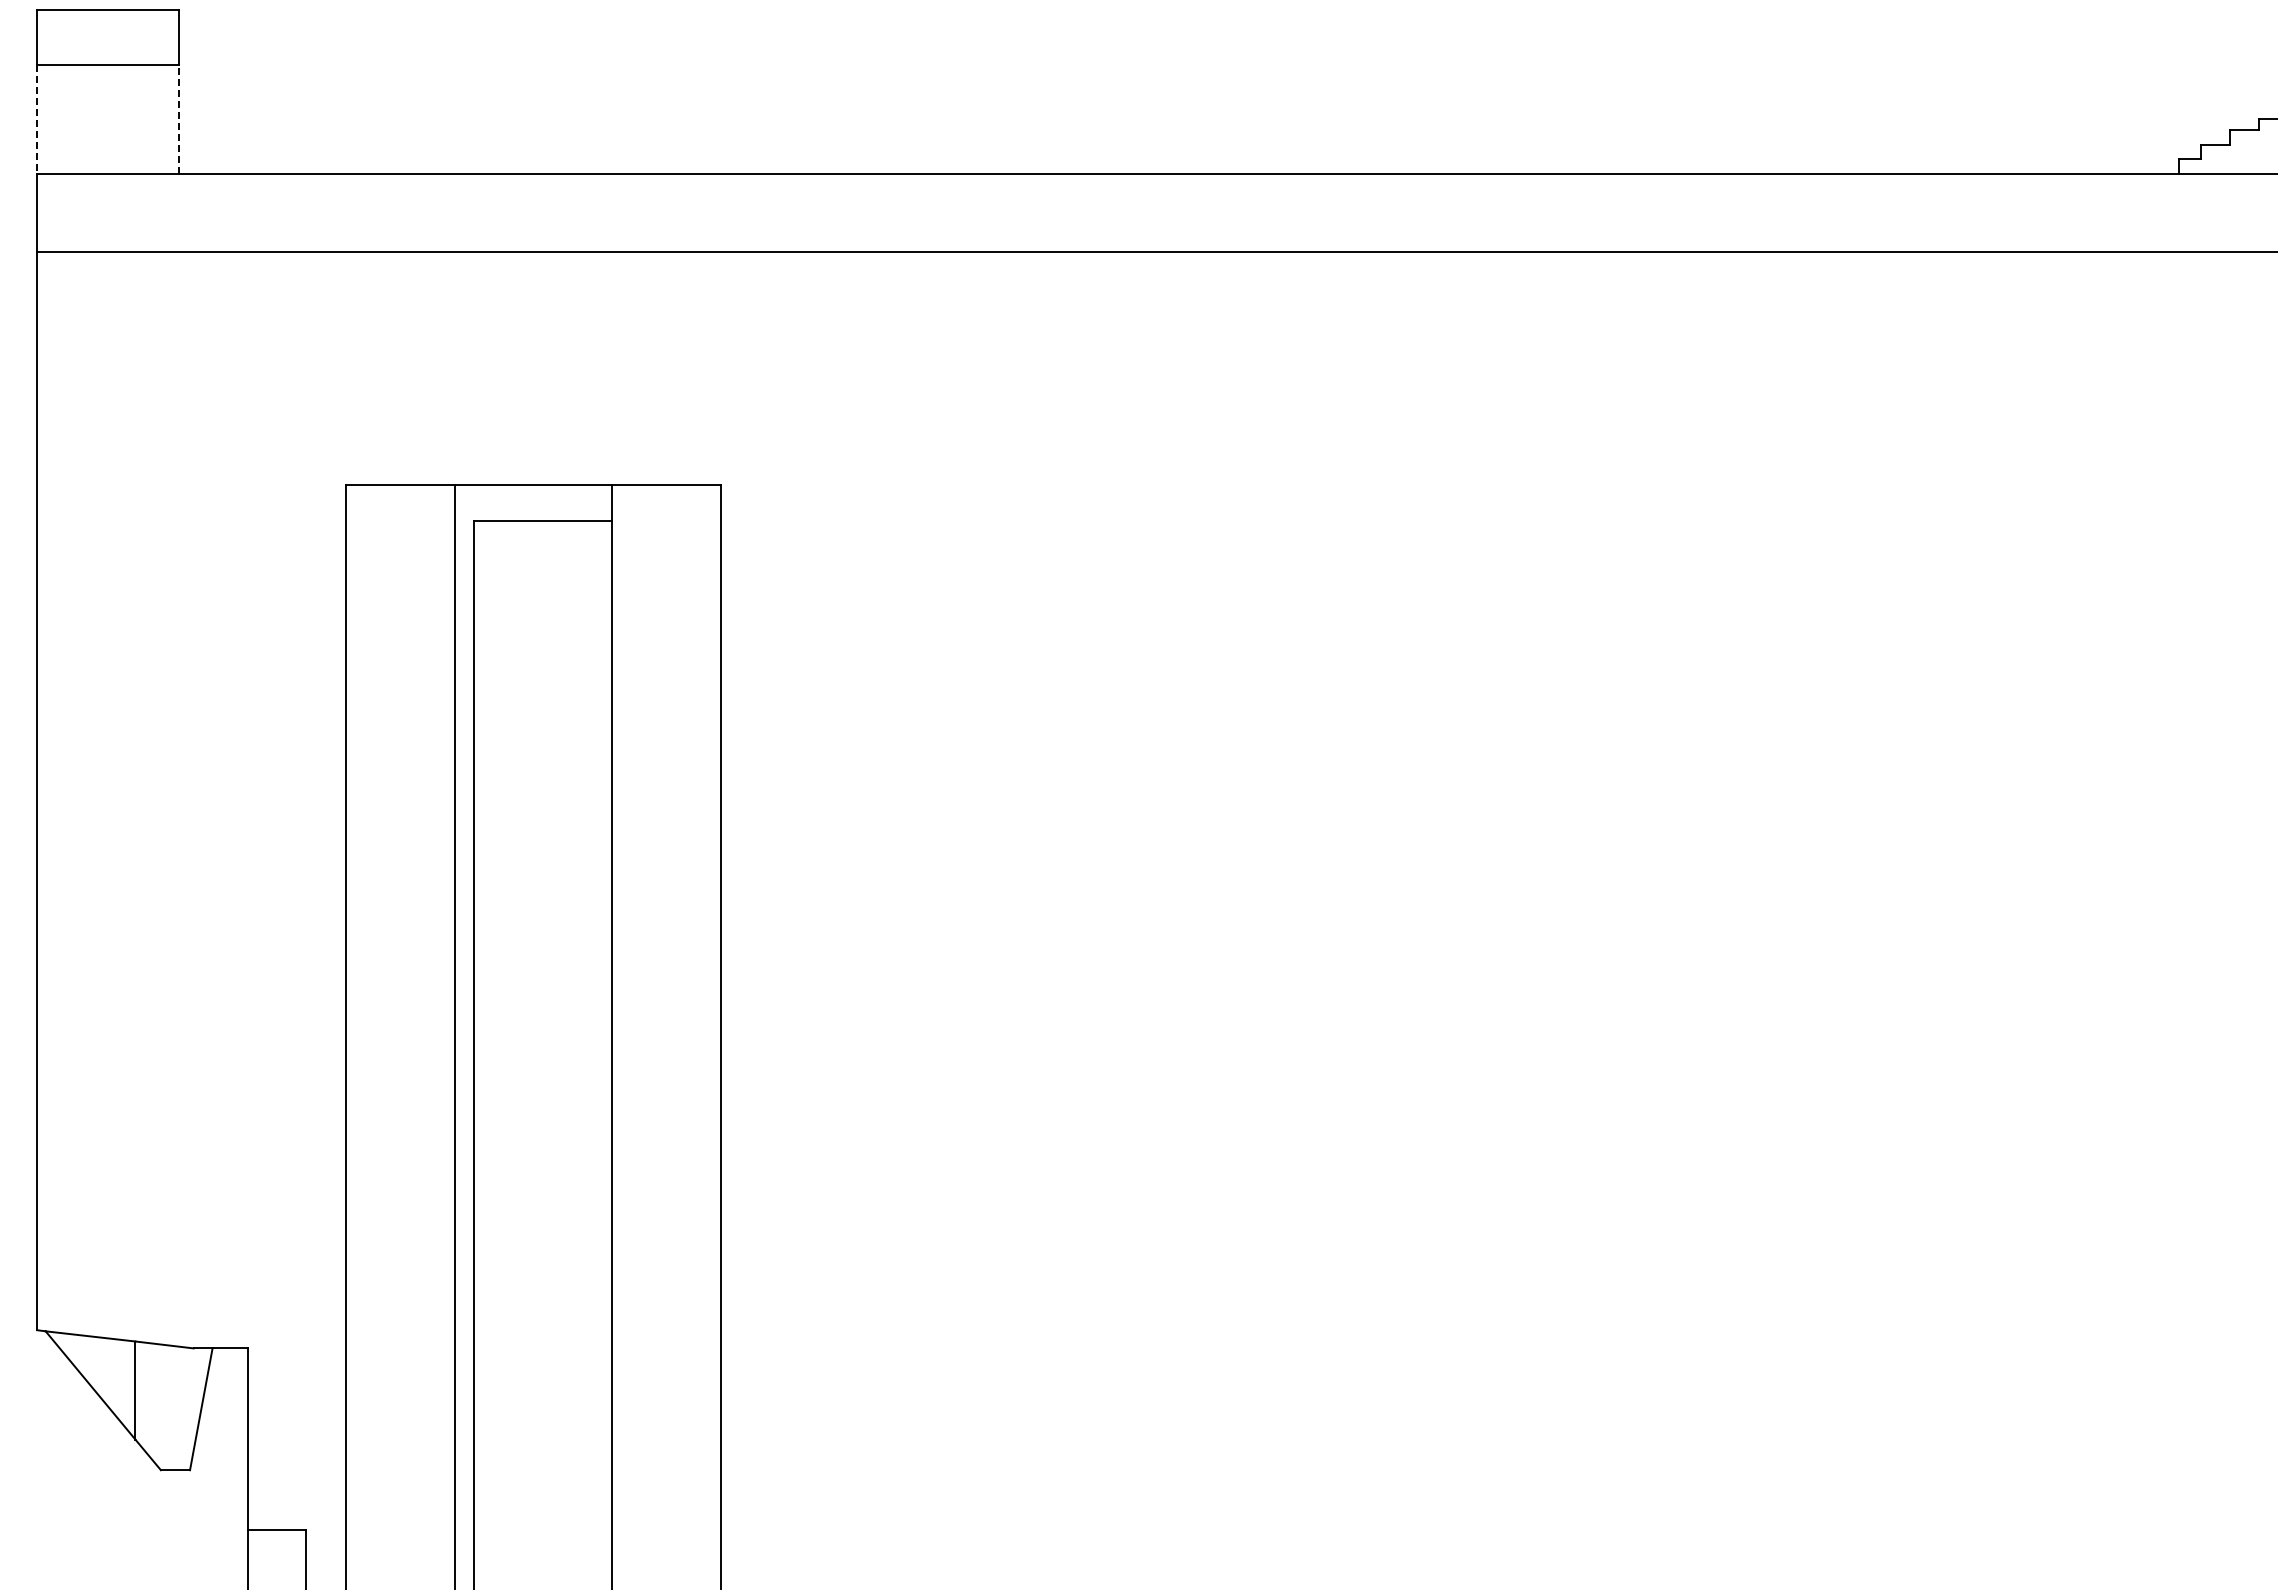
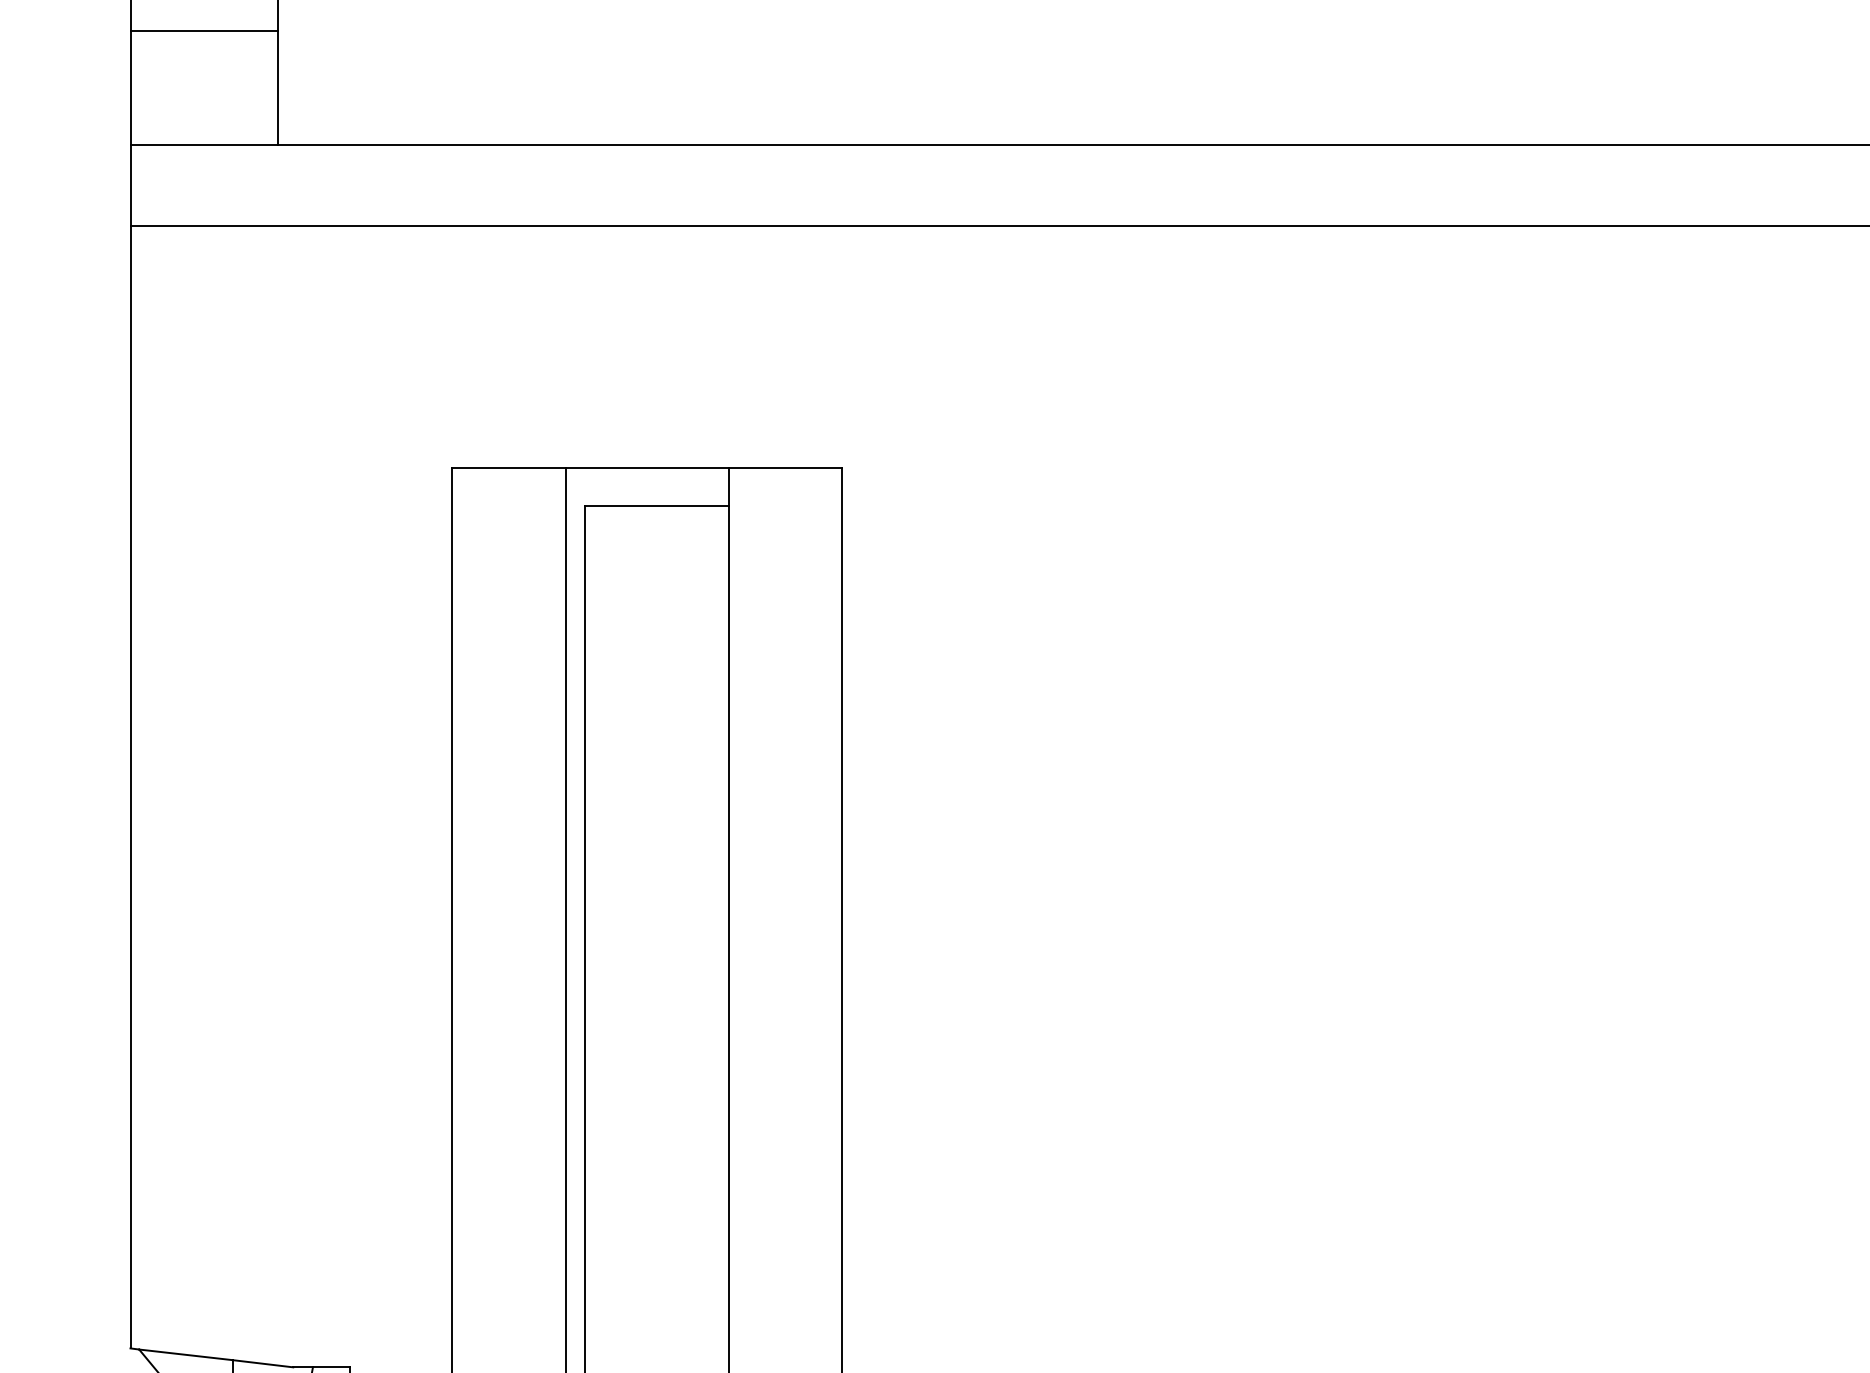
line: (37, 119) -> (130, 87), dashed -> solid
line: (179, 119) -> (278, 87), dashed -> solid

